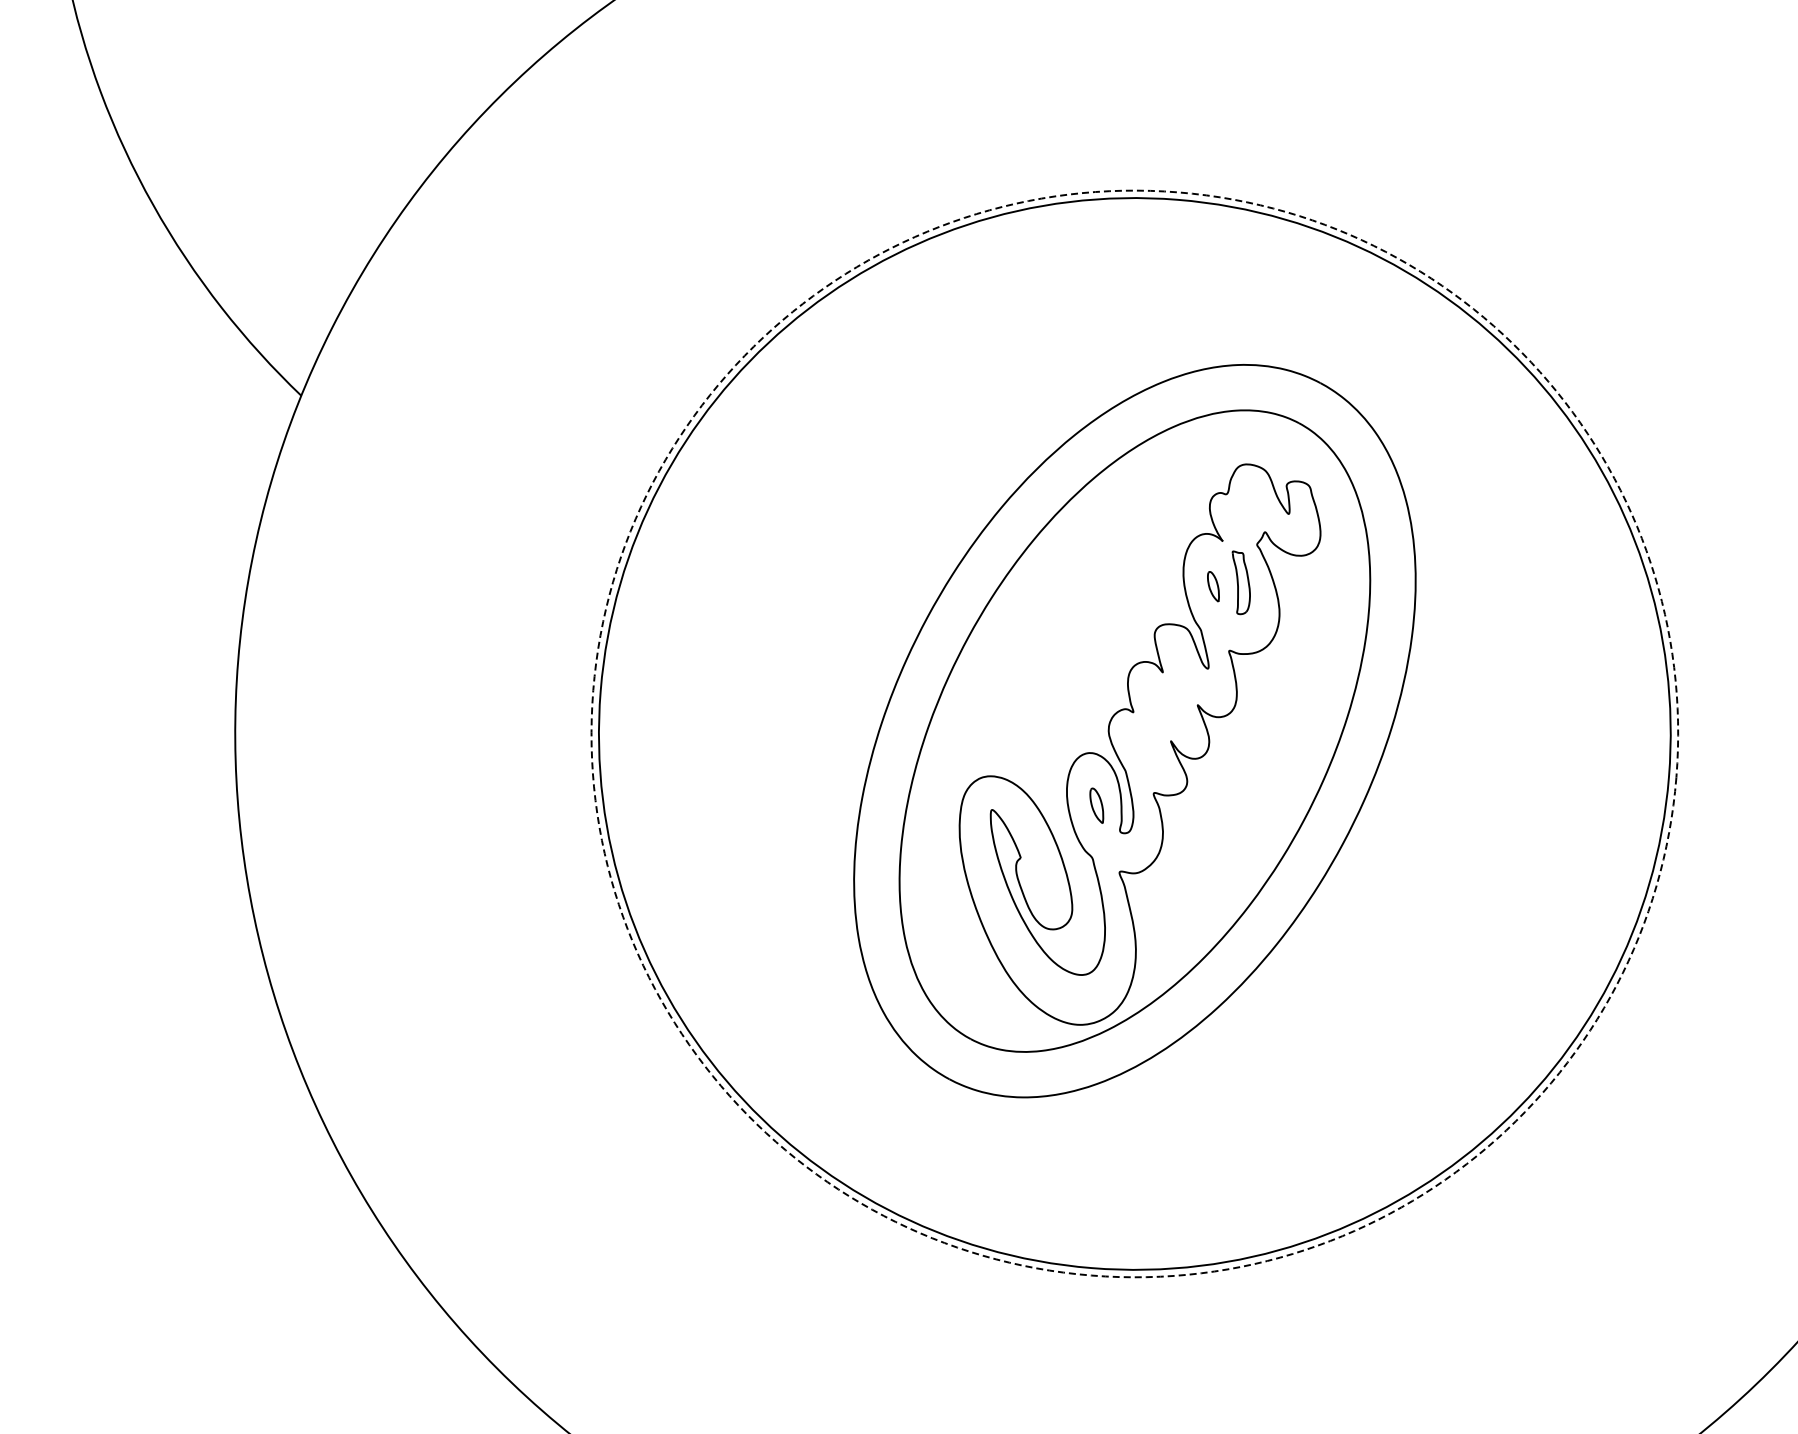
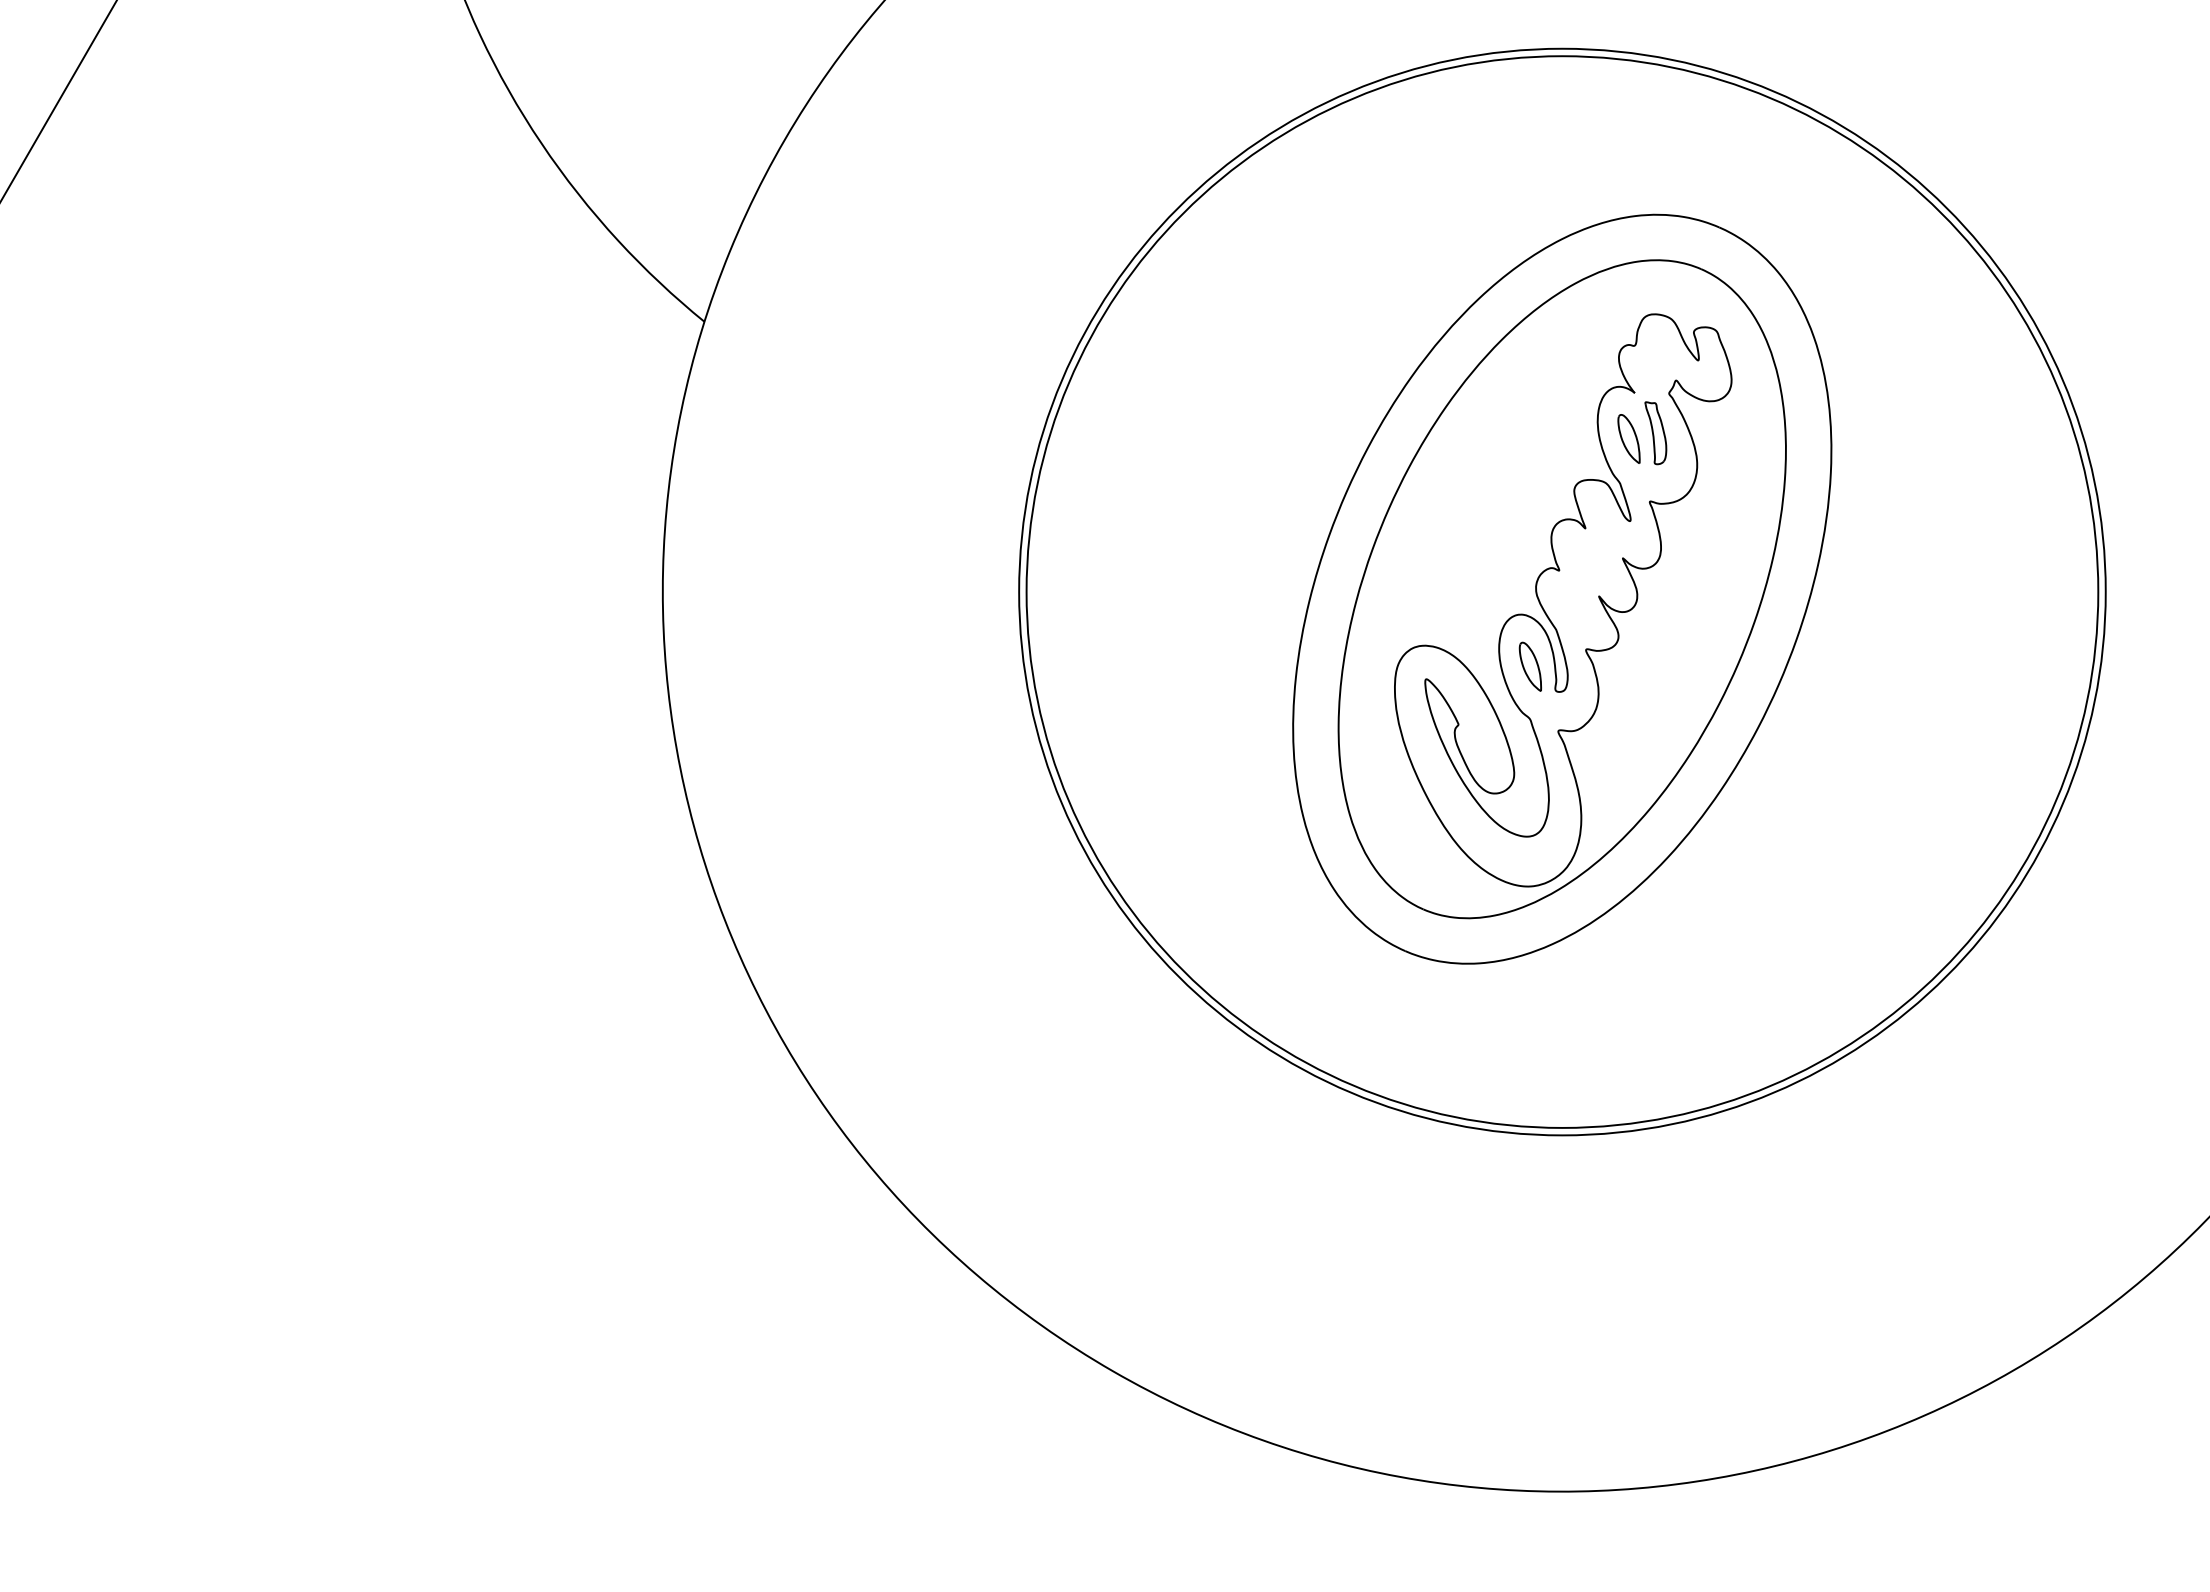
part: (1213, 586) -> (1628, 438), size x1.67
circle: (1134, 733) -> (1562, 591), dashed -> solid
part: (1096, 805) -> (1529, 666), size x1.43

